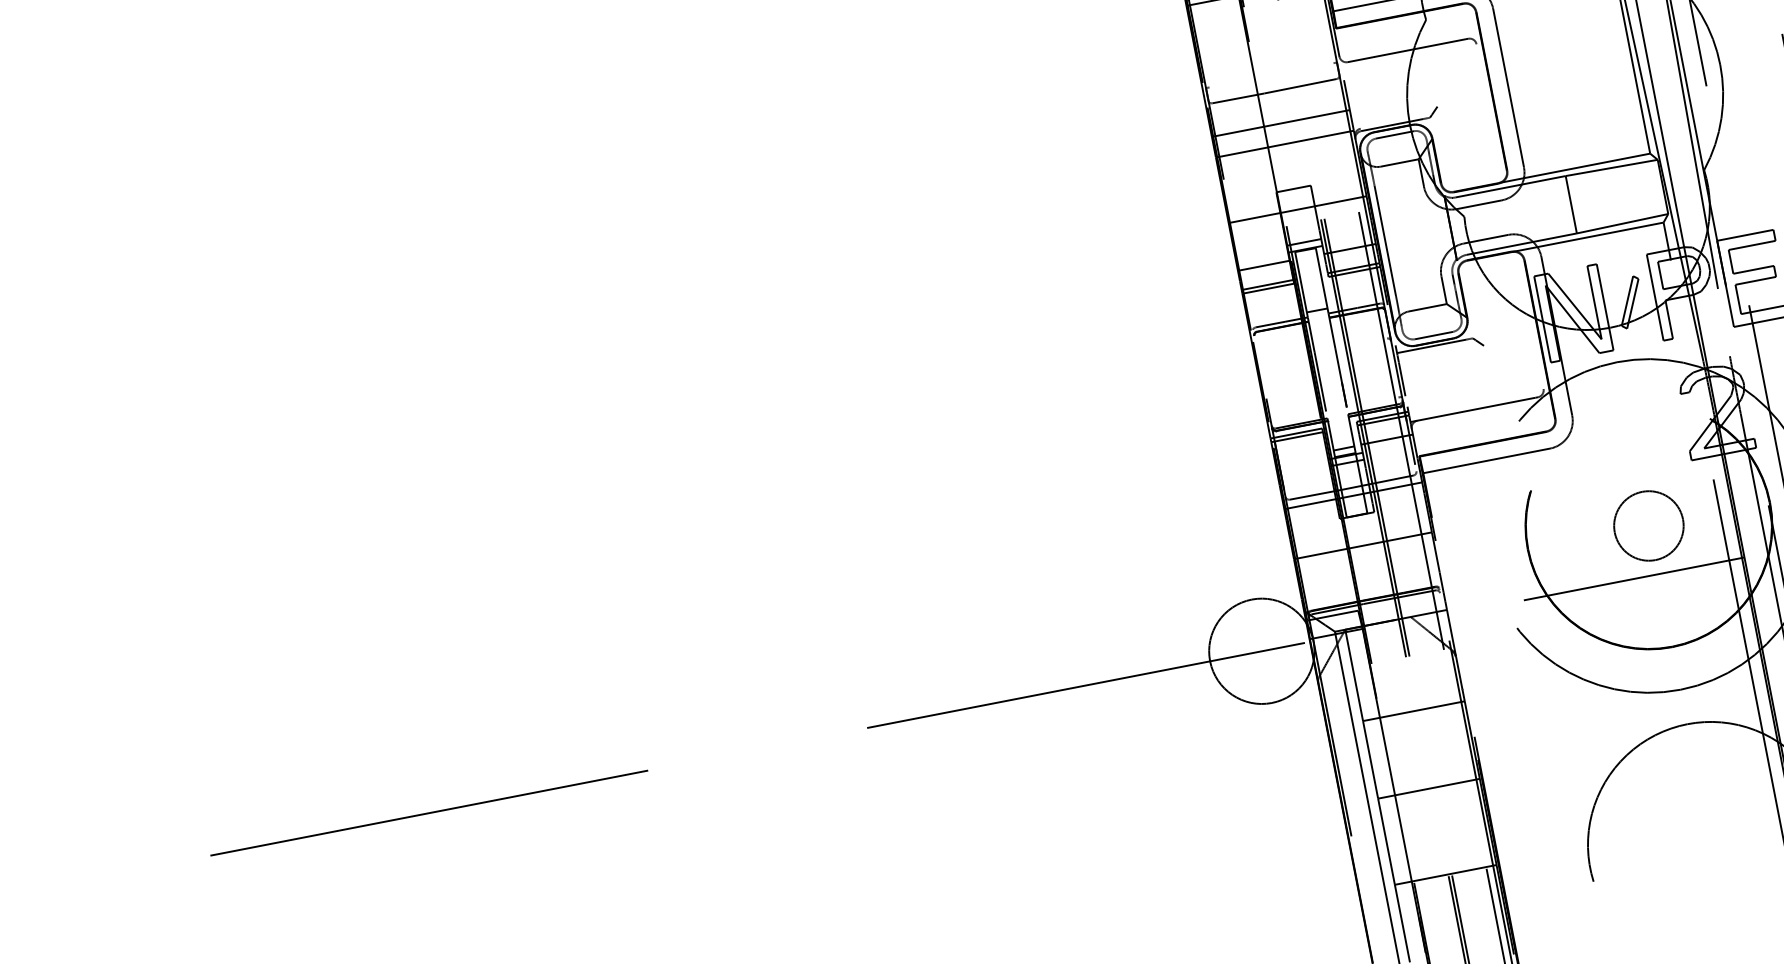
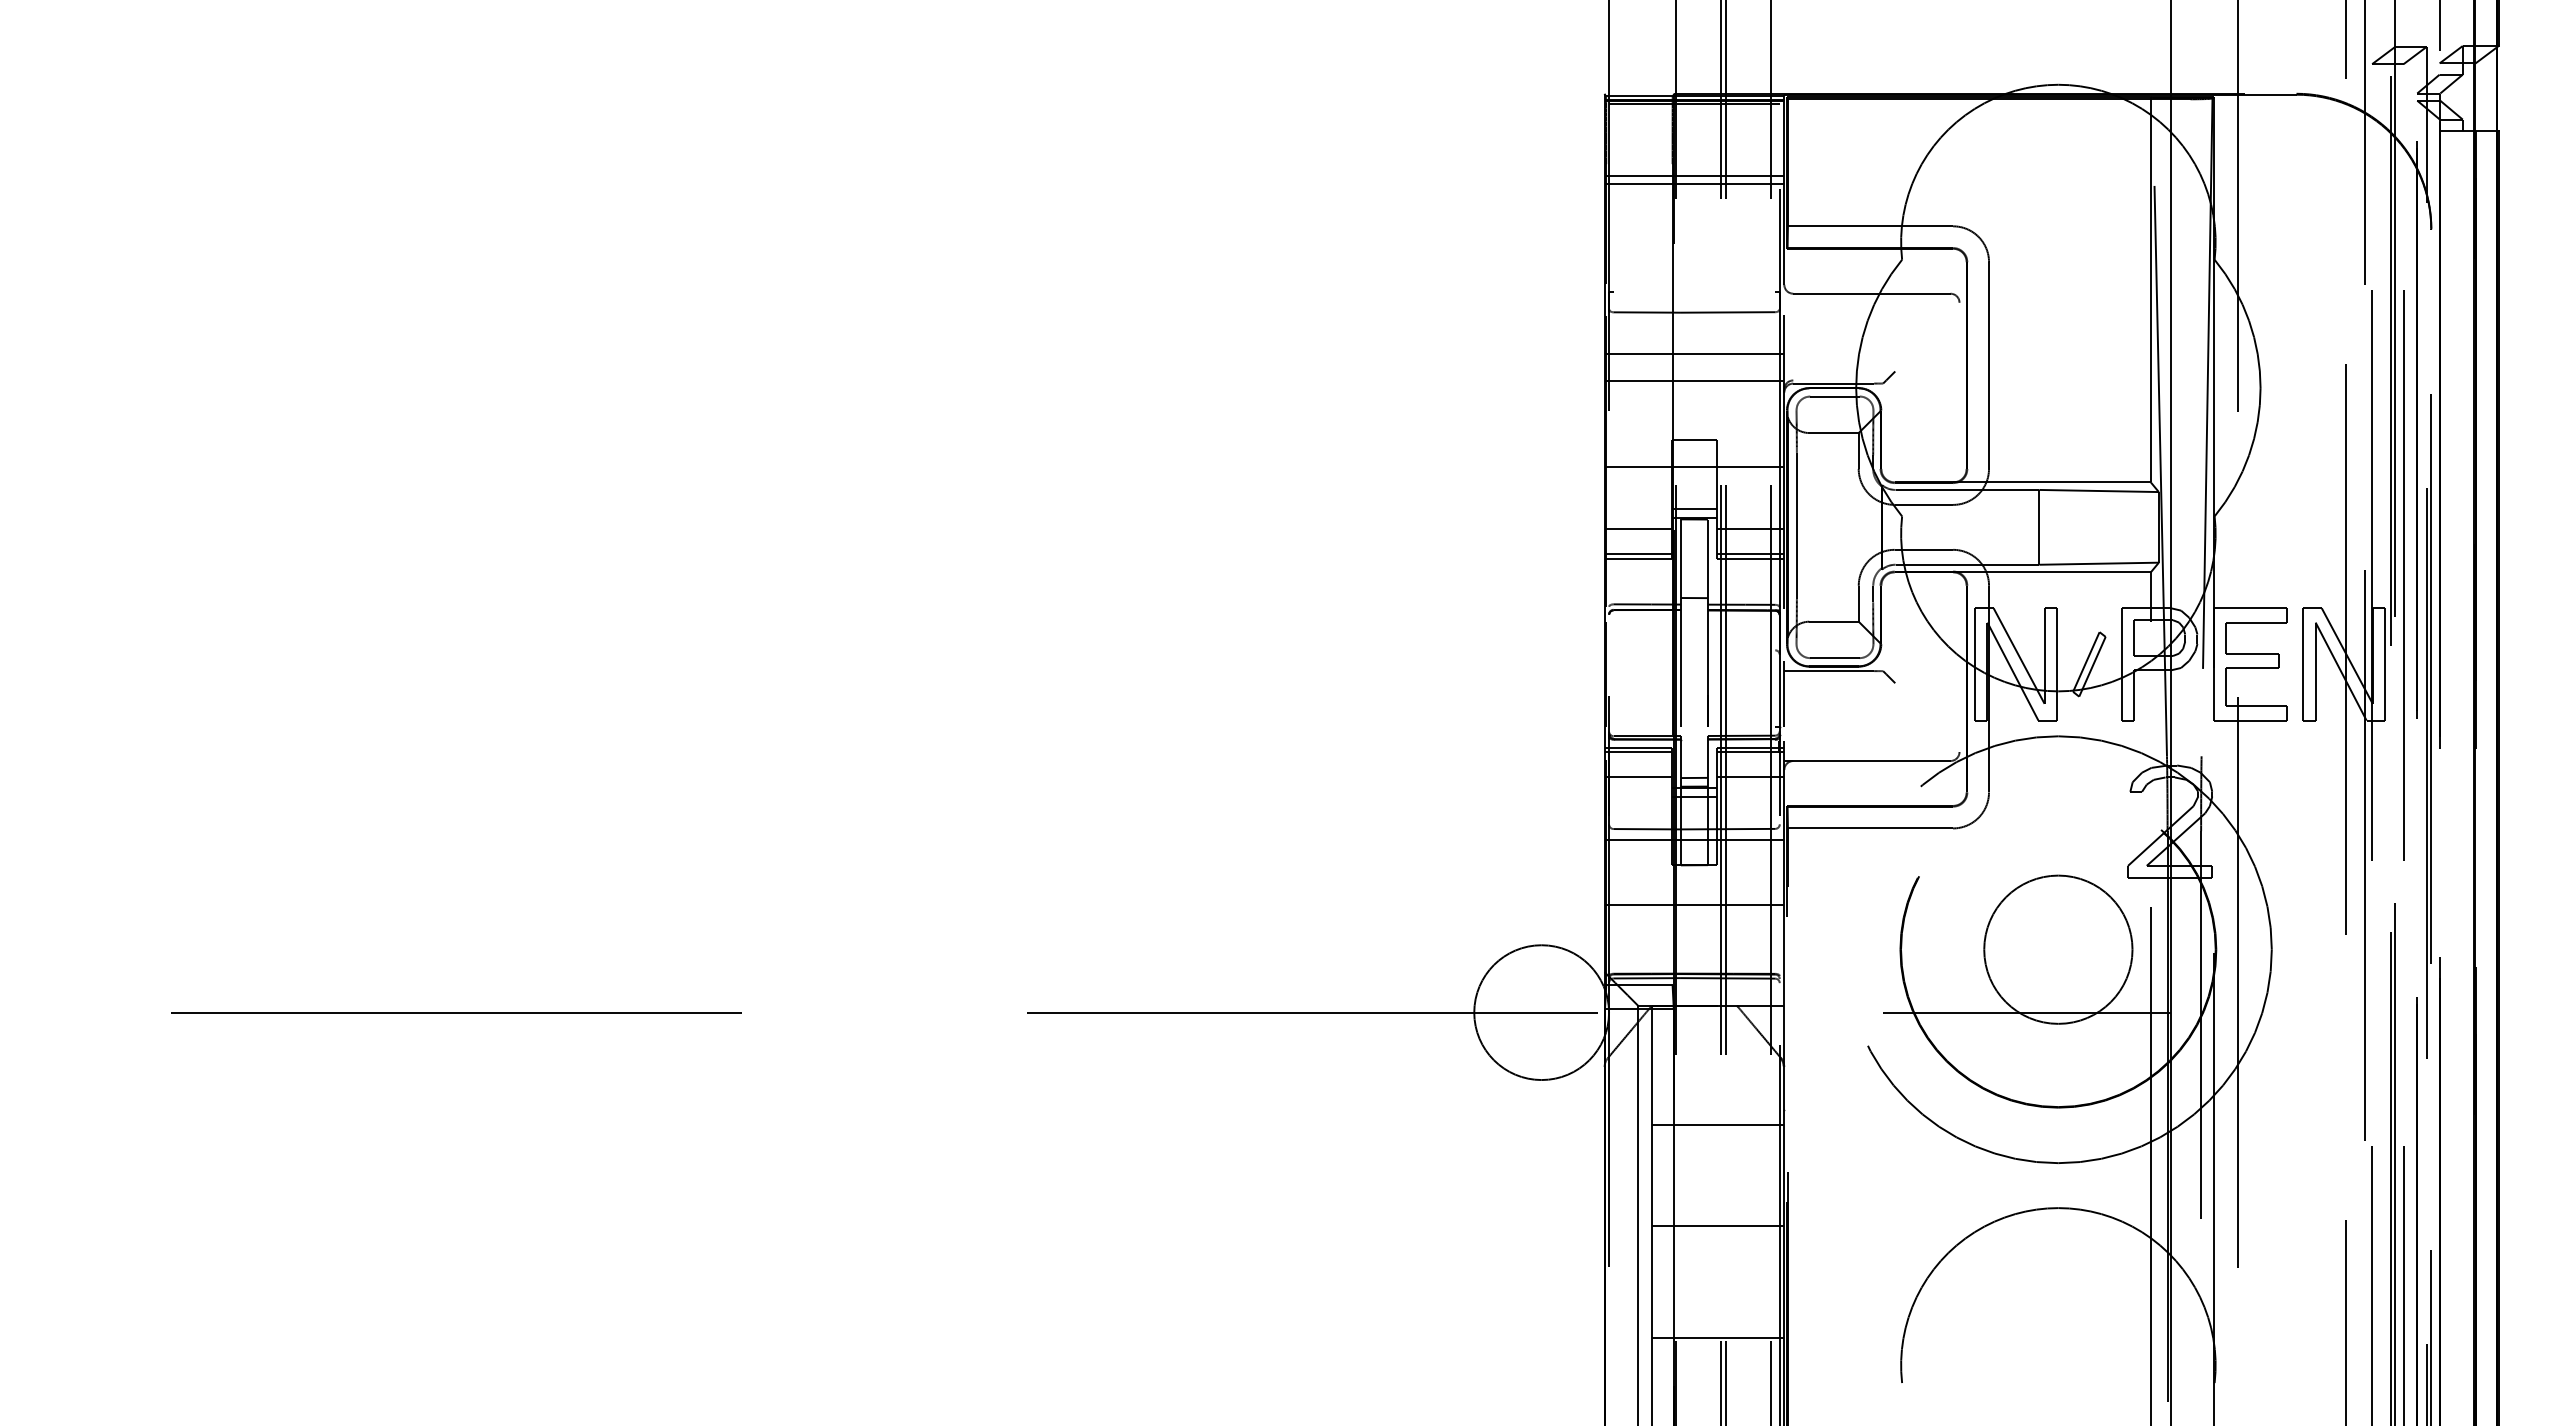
line: (1300, 456) -> (1637, 777), added
circle: (1648, 525) -> (2058, 949), size x1.67

